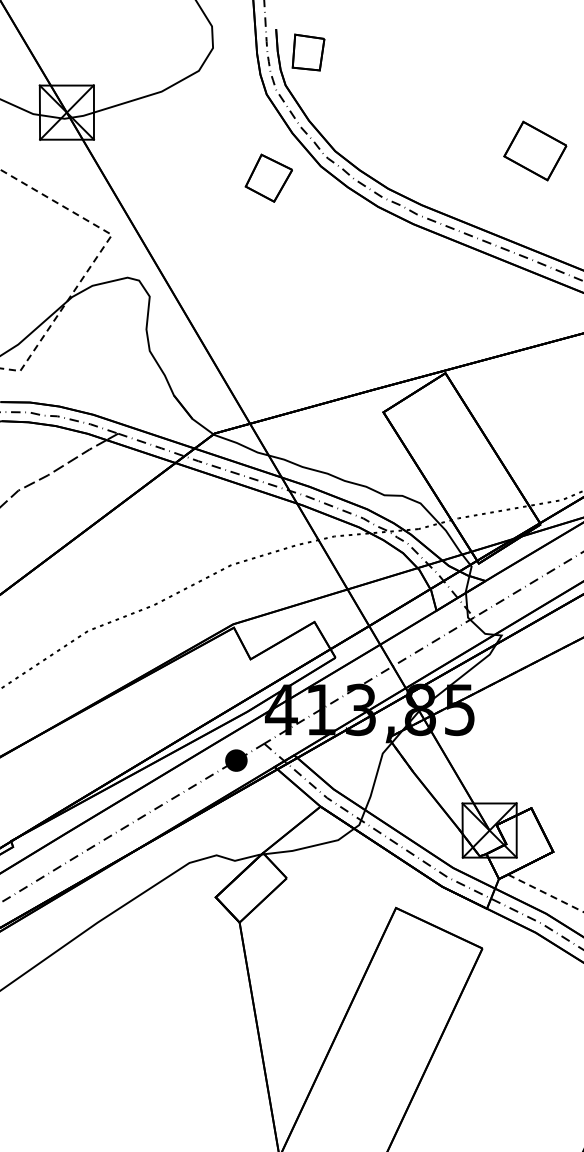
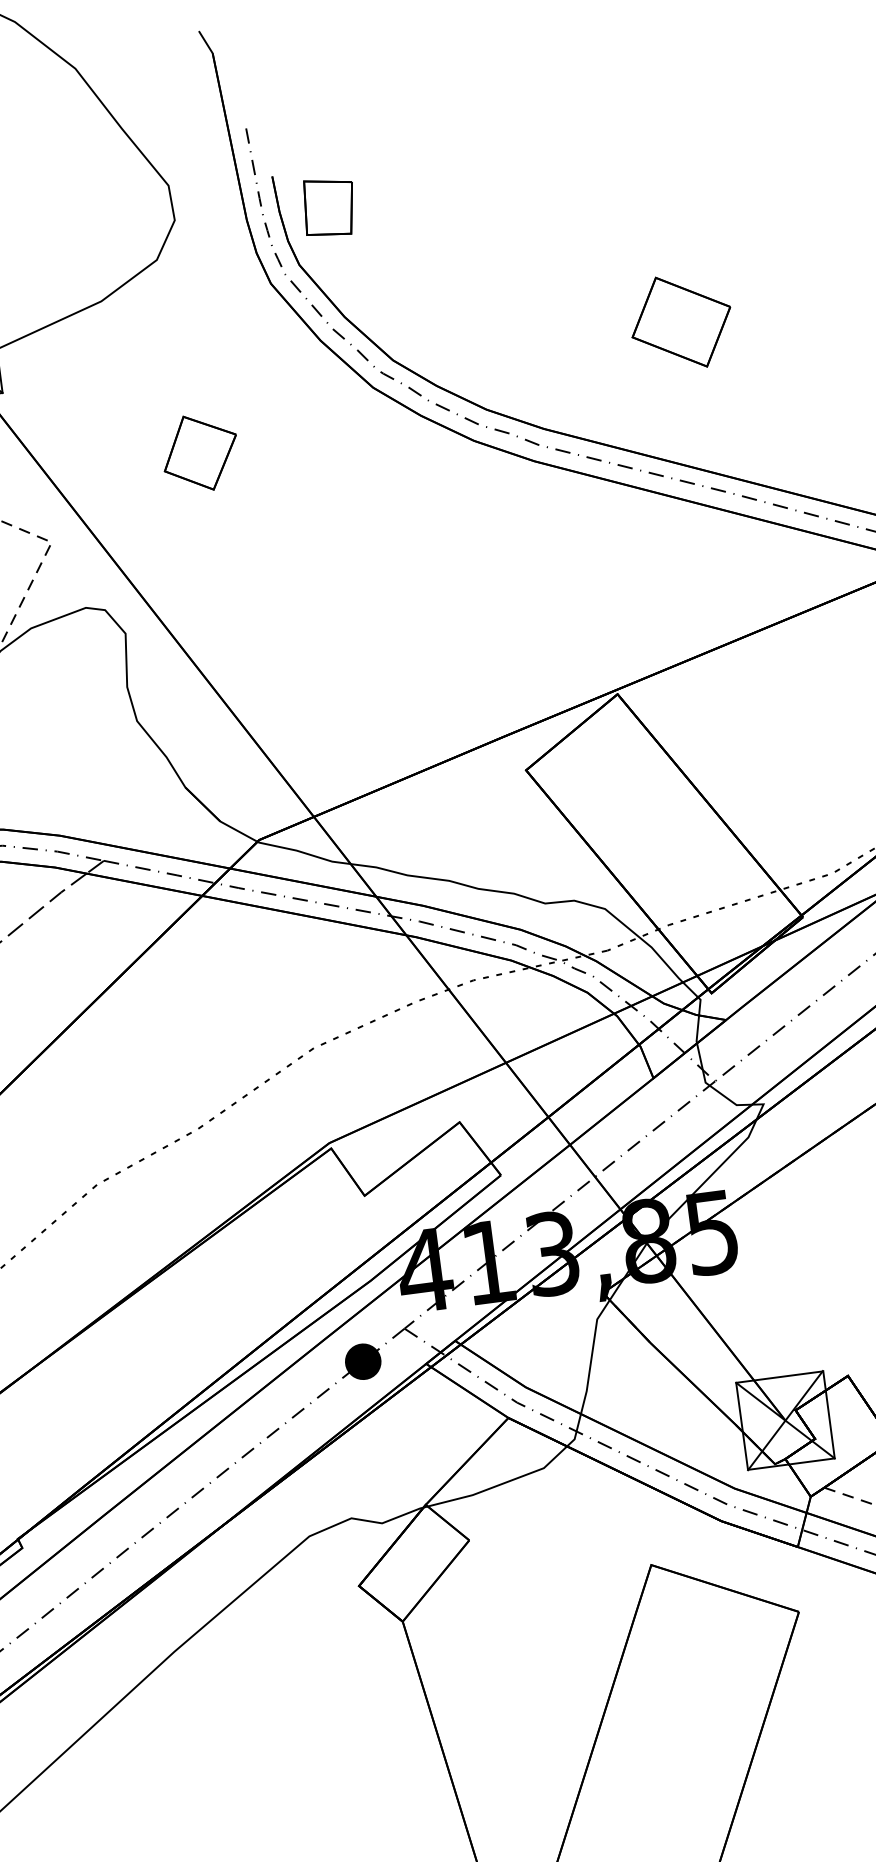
part: (535, 150) -> (681, 321), moved
part: (268, 177) -> (199, 451), moved

